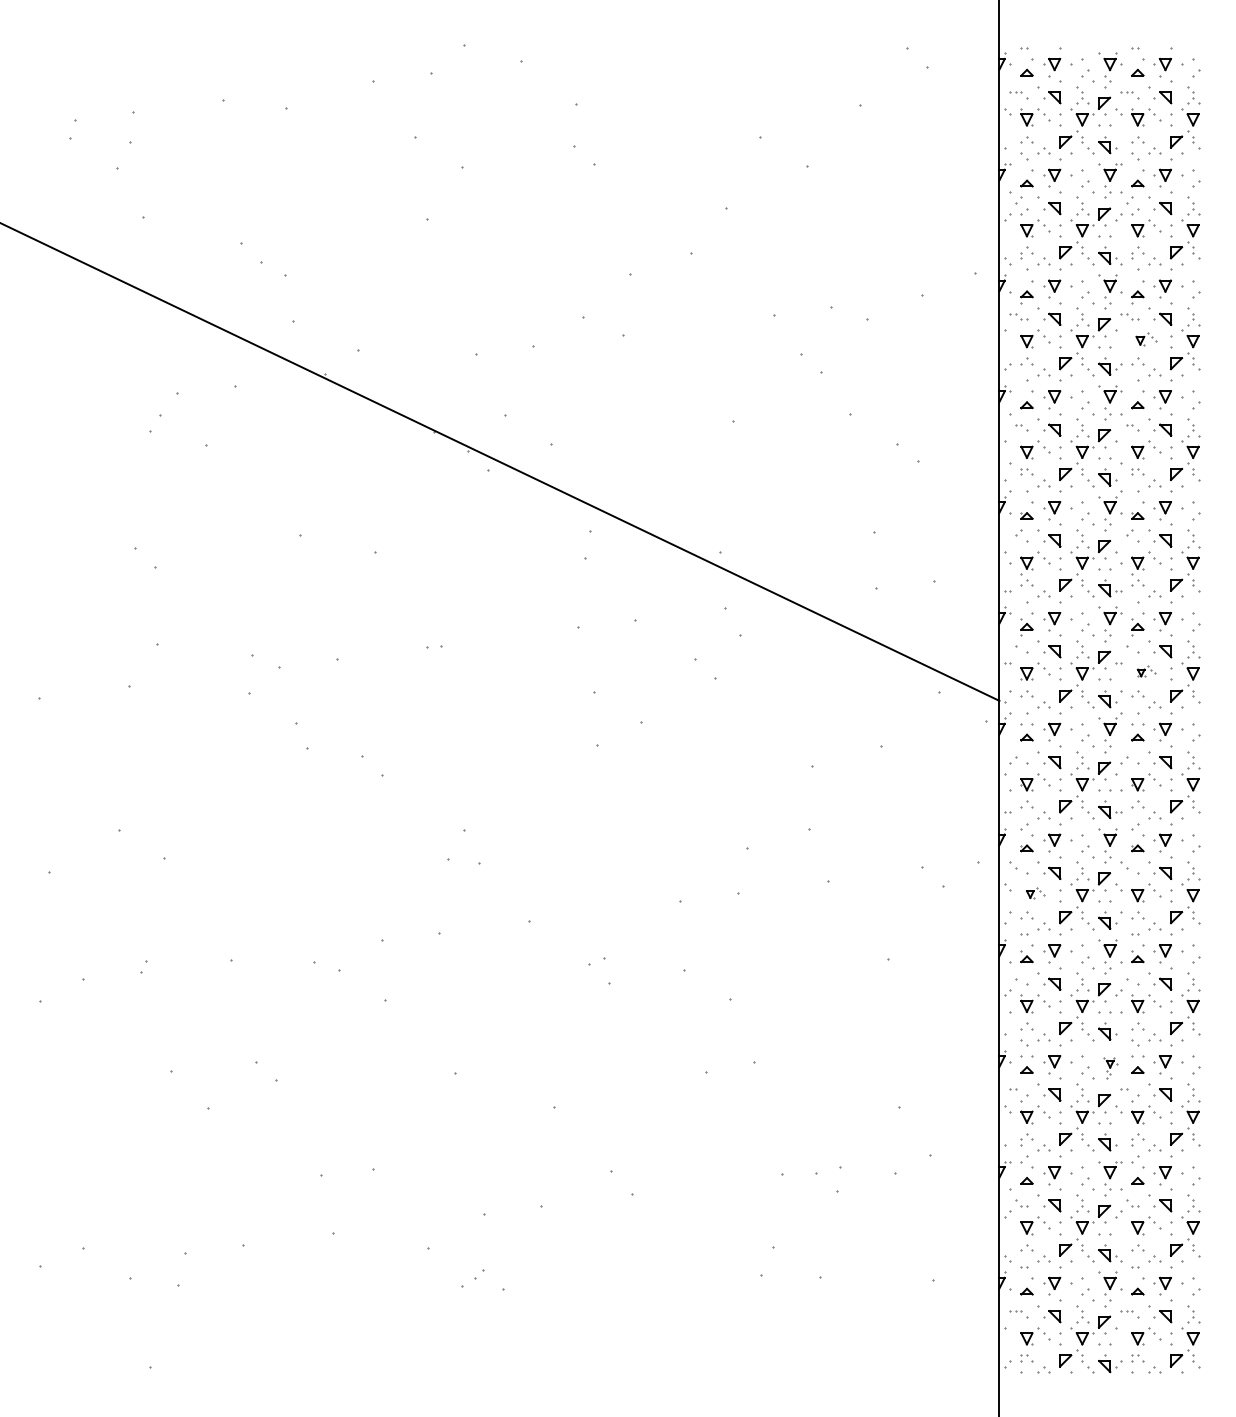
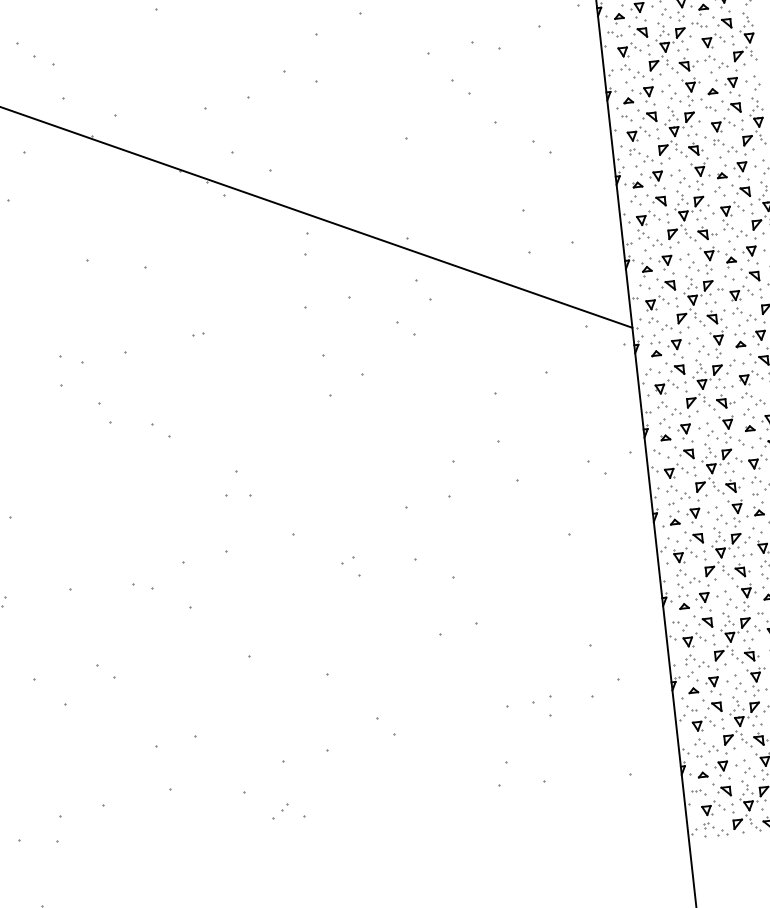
part: (1146, 338) -> (713, 39), size x1.43
part: (1146, 671) -> (741, 293), size x1.67
part: (1035, 892) -> (675, 470), size x1.67
part: (1110, 1067) -> (747, 597), size x1.67

